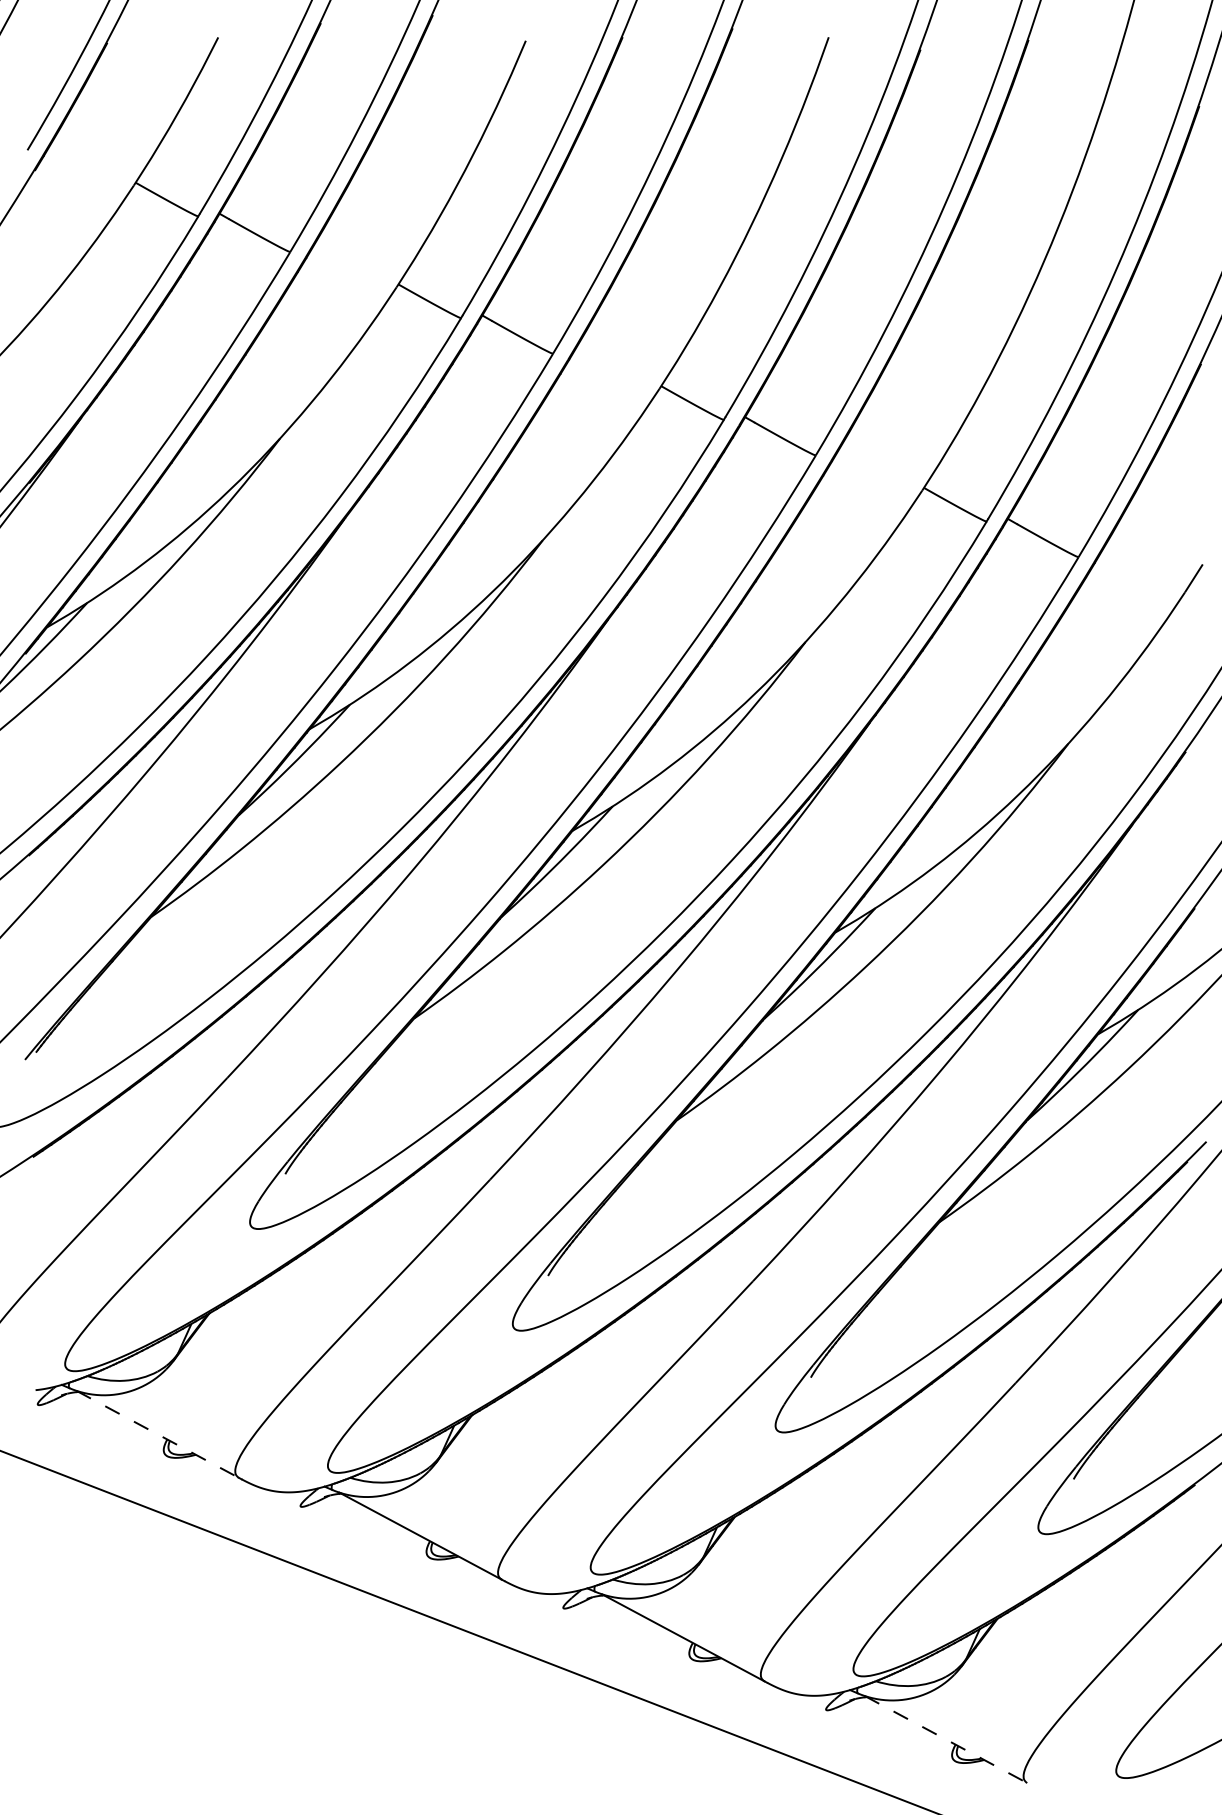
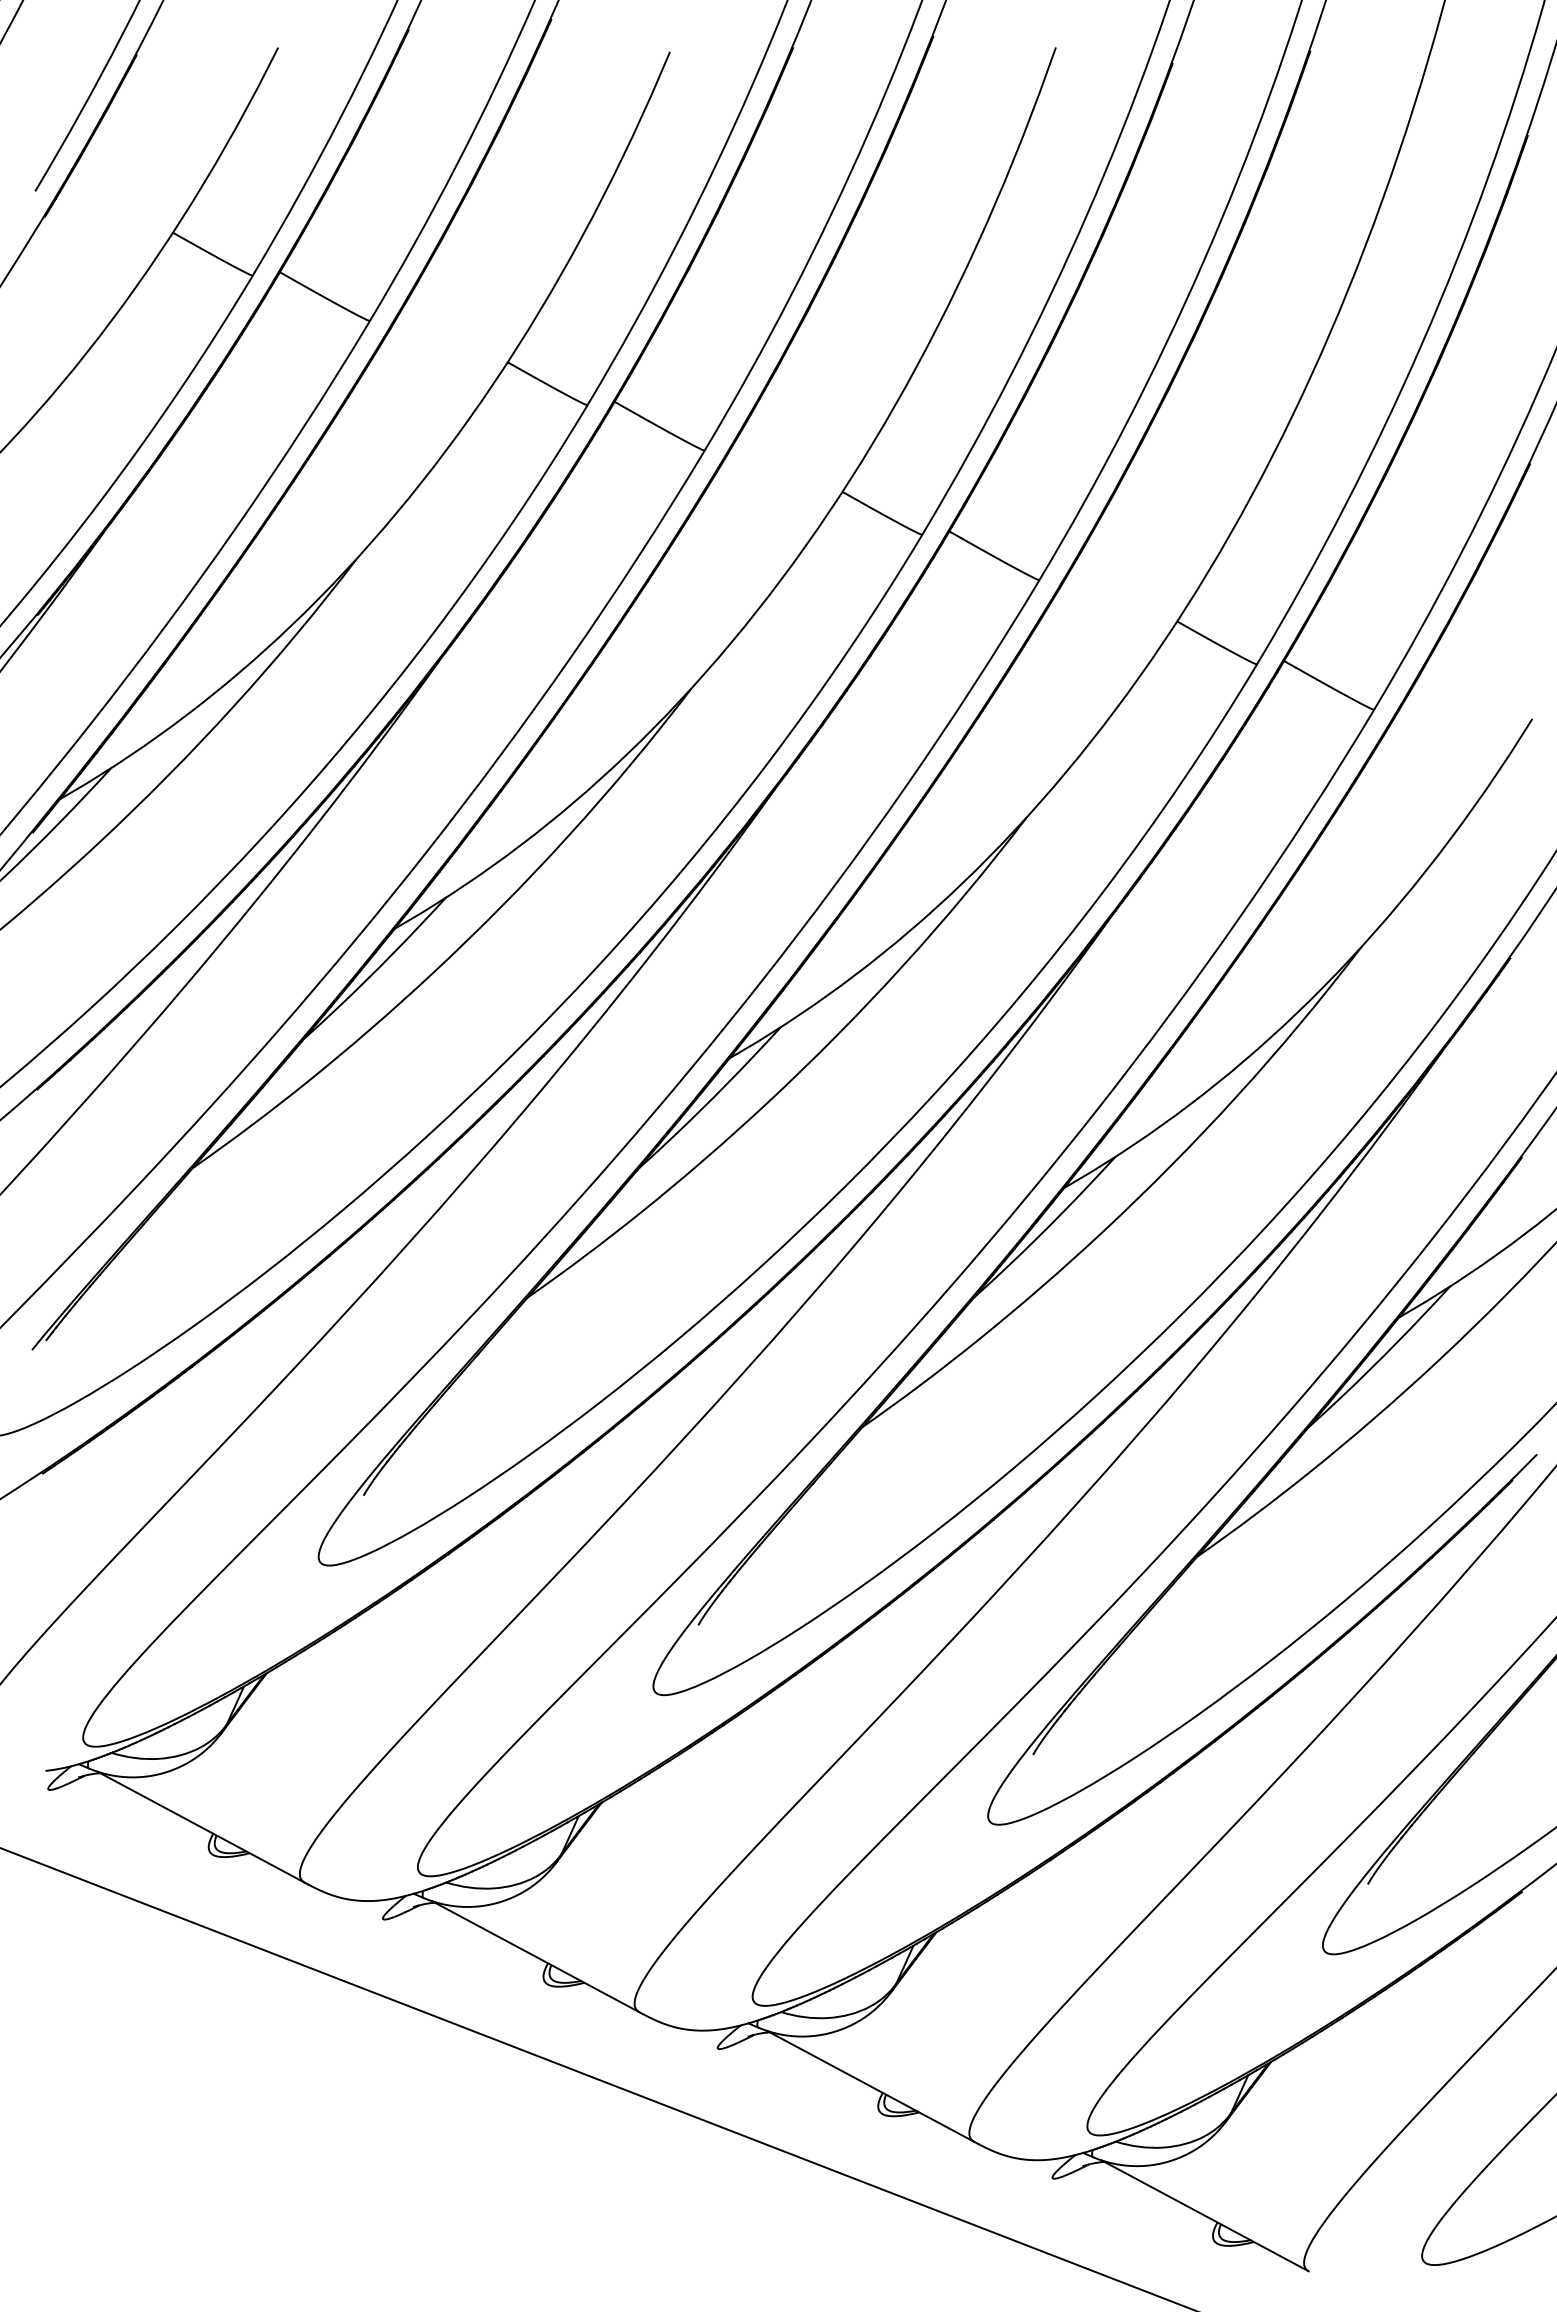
line: (158, 1434) -> (201, 1827), dashed -> solid
line: (946, 1739) -> (1205, 2216), dashed -> solid

